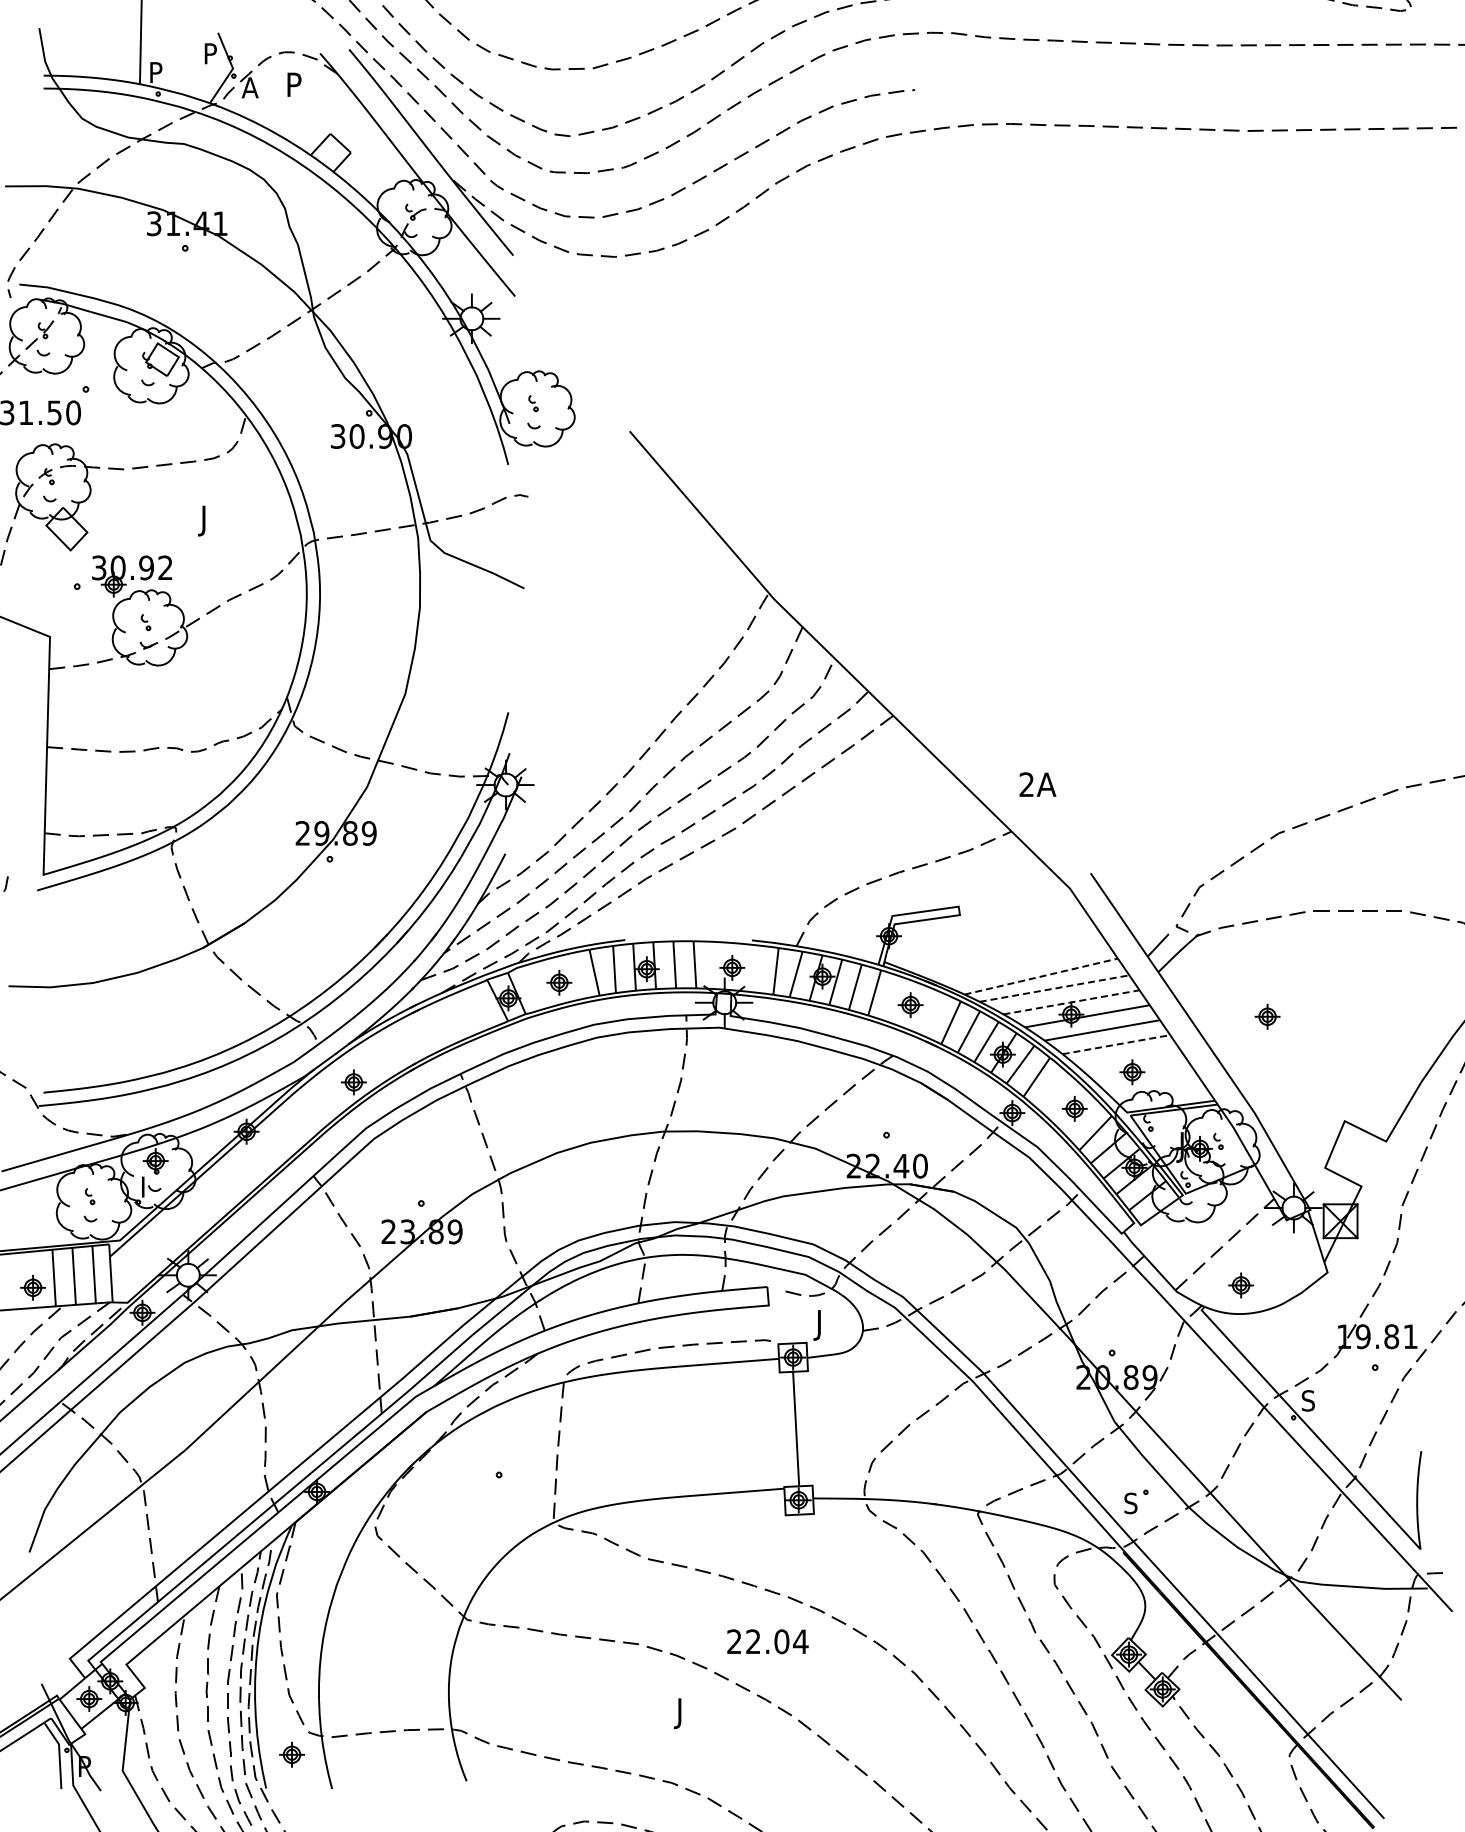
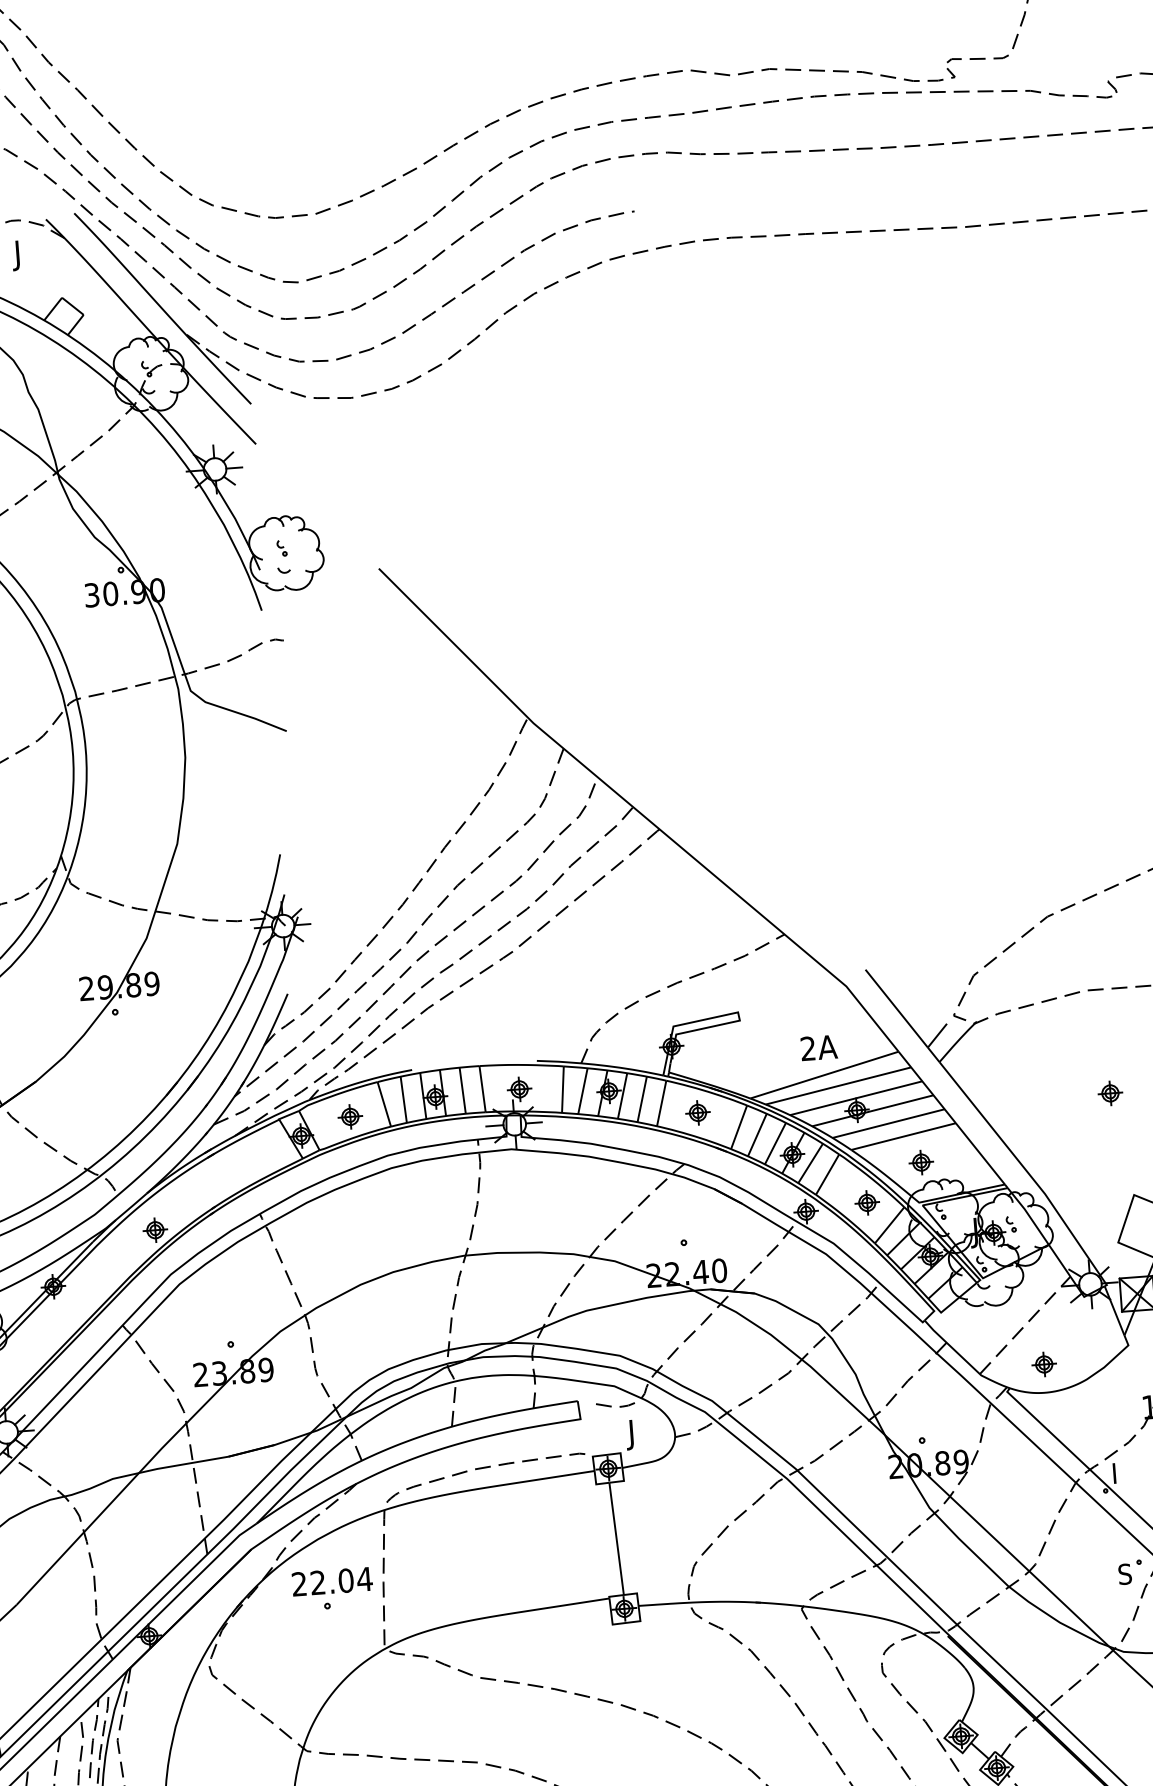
text: (292, 87) -> (21, 254), P -> J
text: (1037, 784) -> (818, 1047), moved
line: (1041, 976) -> (824, 1075), dashed -> solid
line: (1054, 988) -> (838, 1085), dashed -> solid
line: (1072, 1002) -> (857, 1098), dashed -> solid
part: (1267, 1016) -> (1110, 1093), moved
line: (1116, 1044) -> (903, 1136), dashed -> solid
text: (1307, 1400) -> (1118, 1472), S -> I
part: (1136, 1501) -> (1130, 1571), moved
text: (767, 1641) -> (331, 1581), moved

